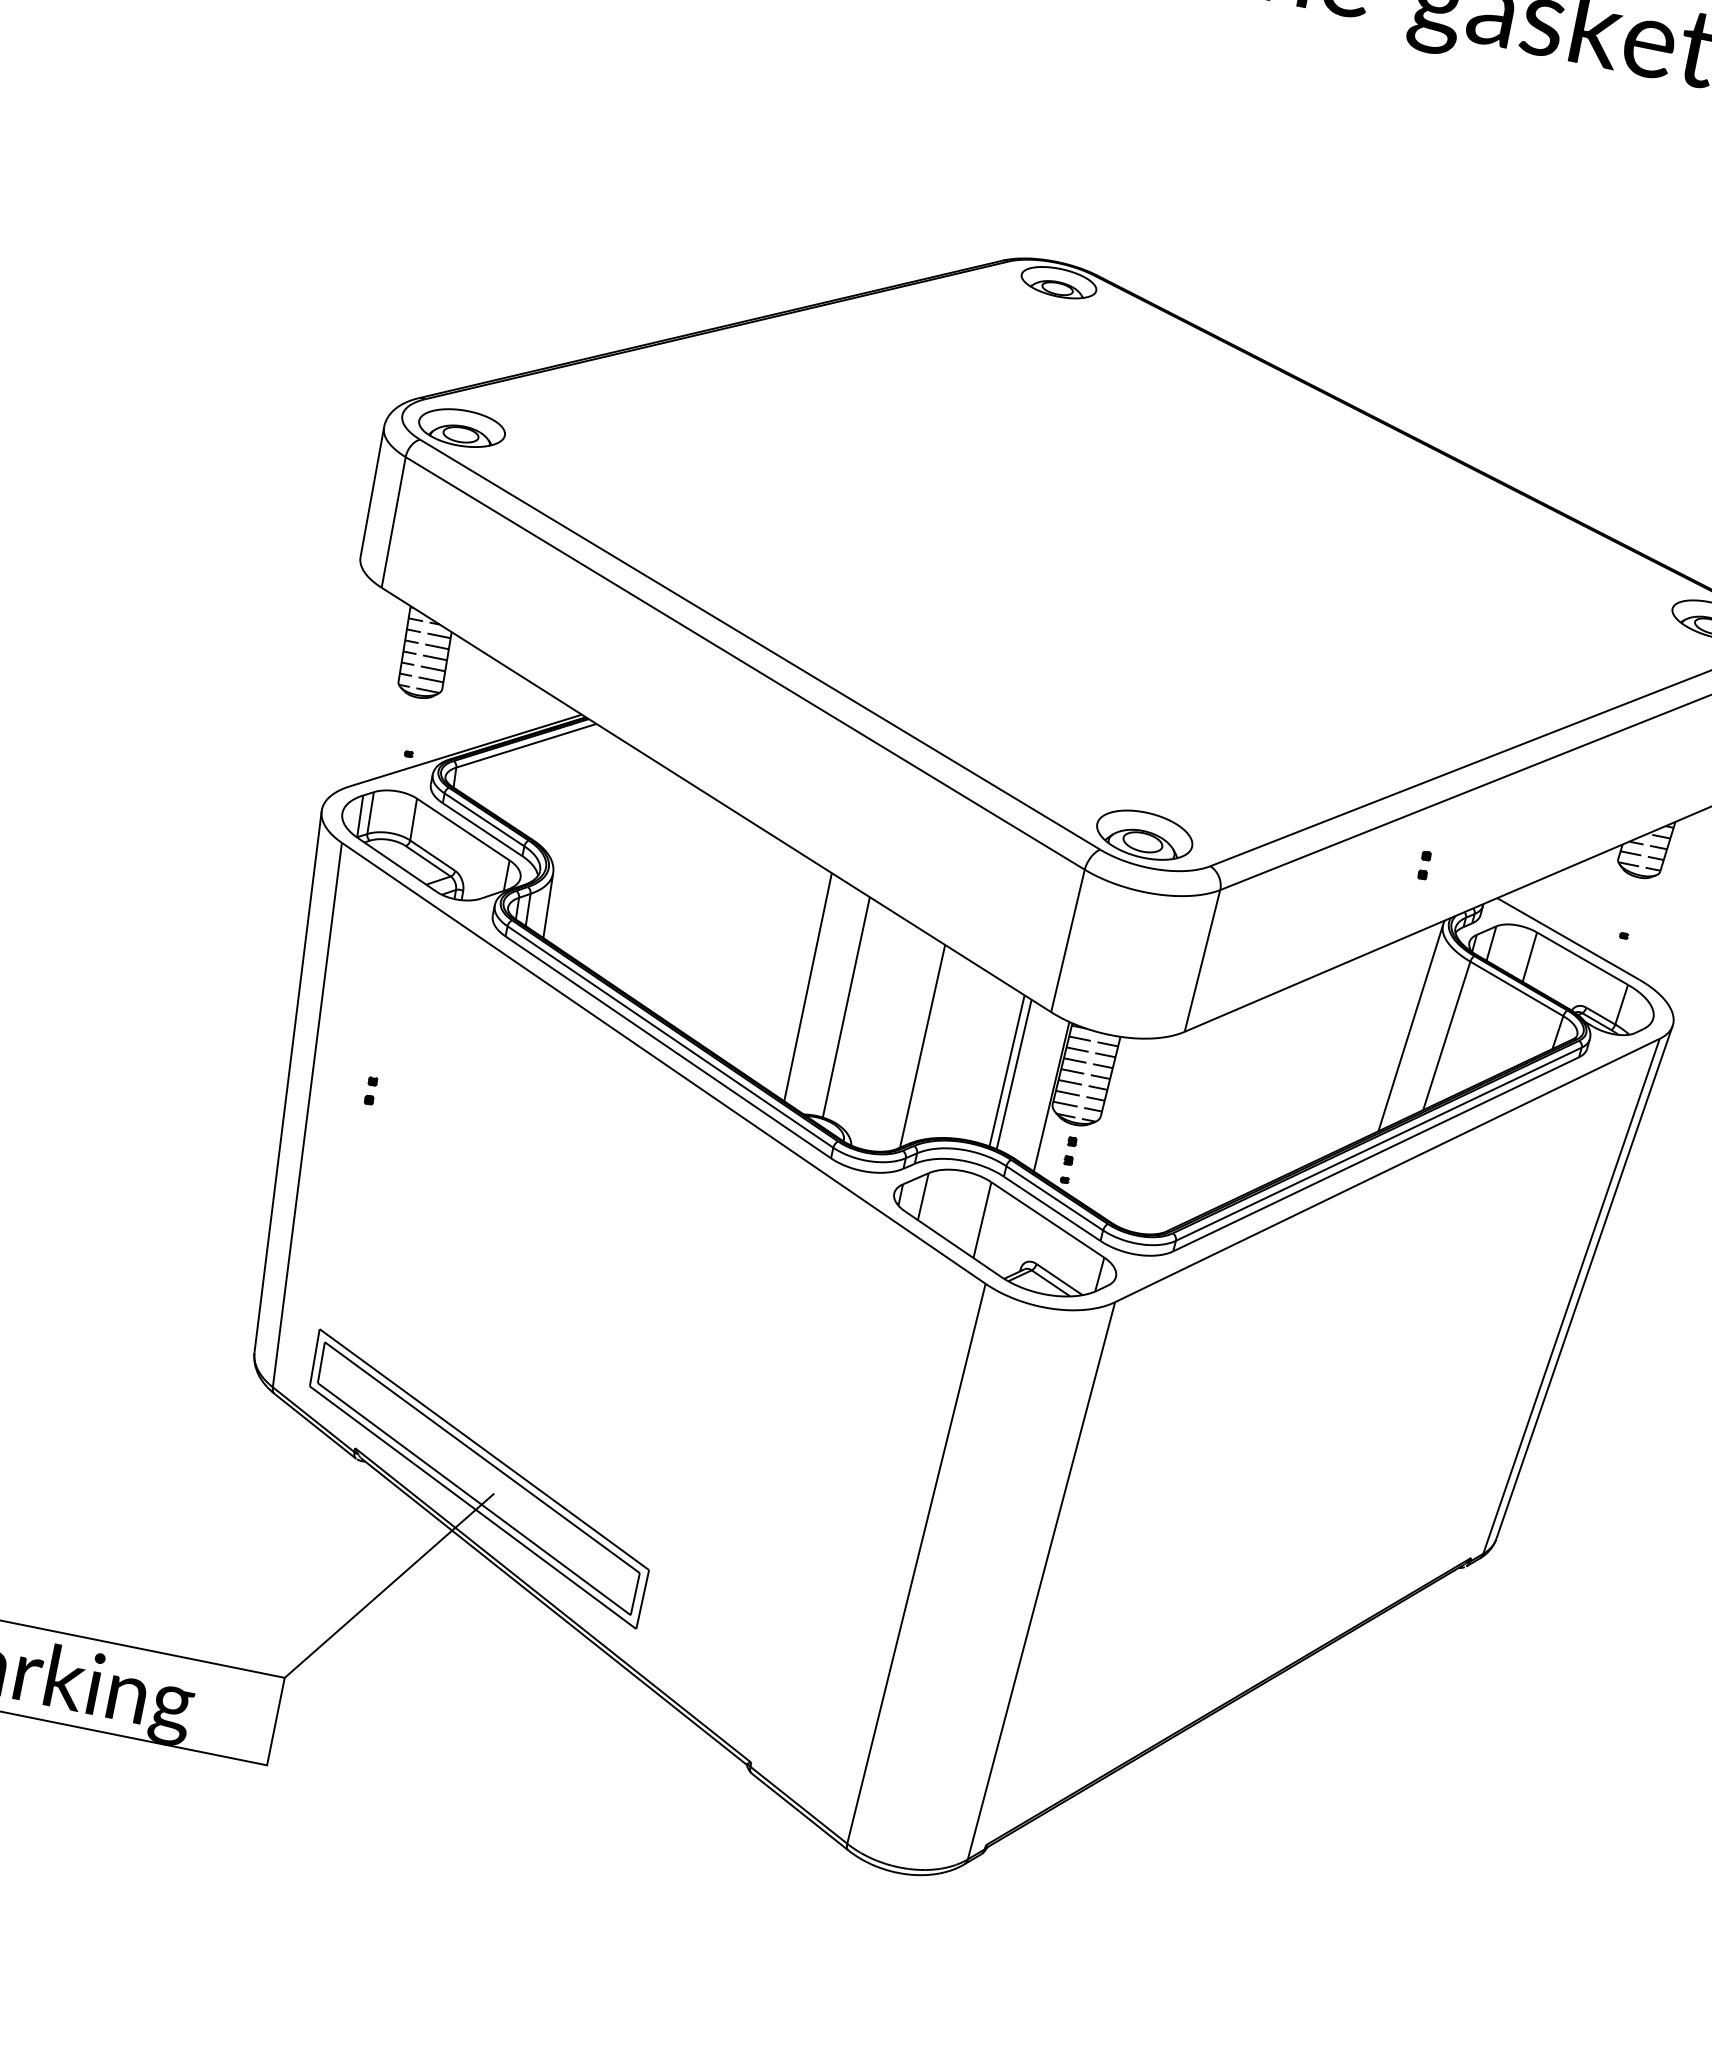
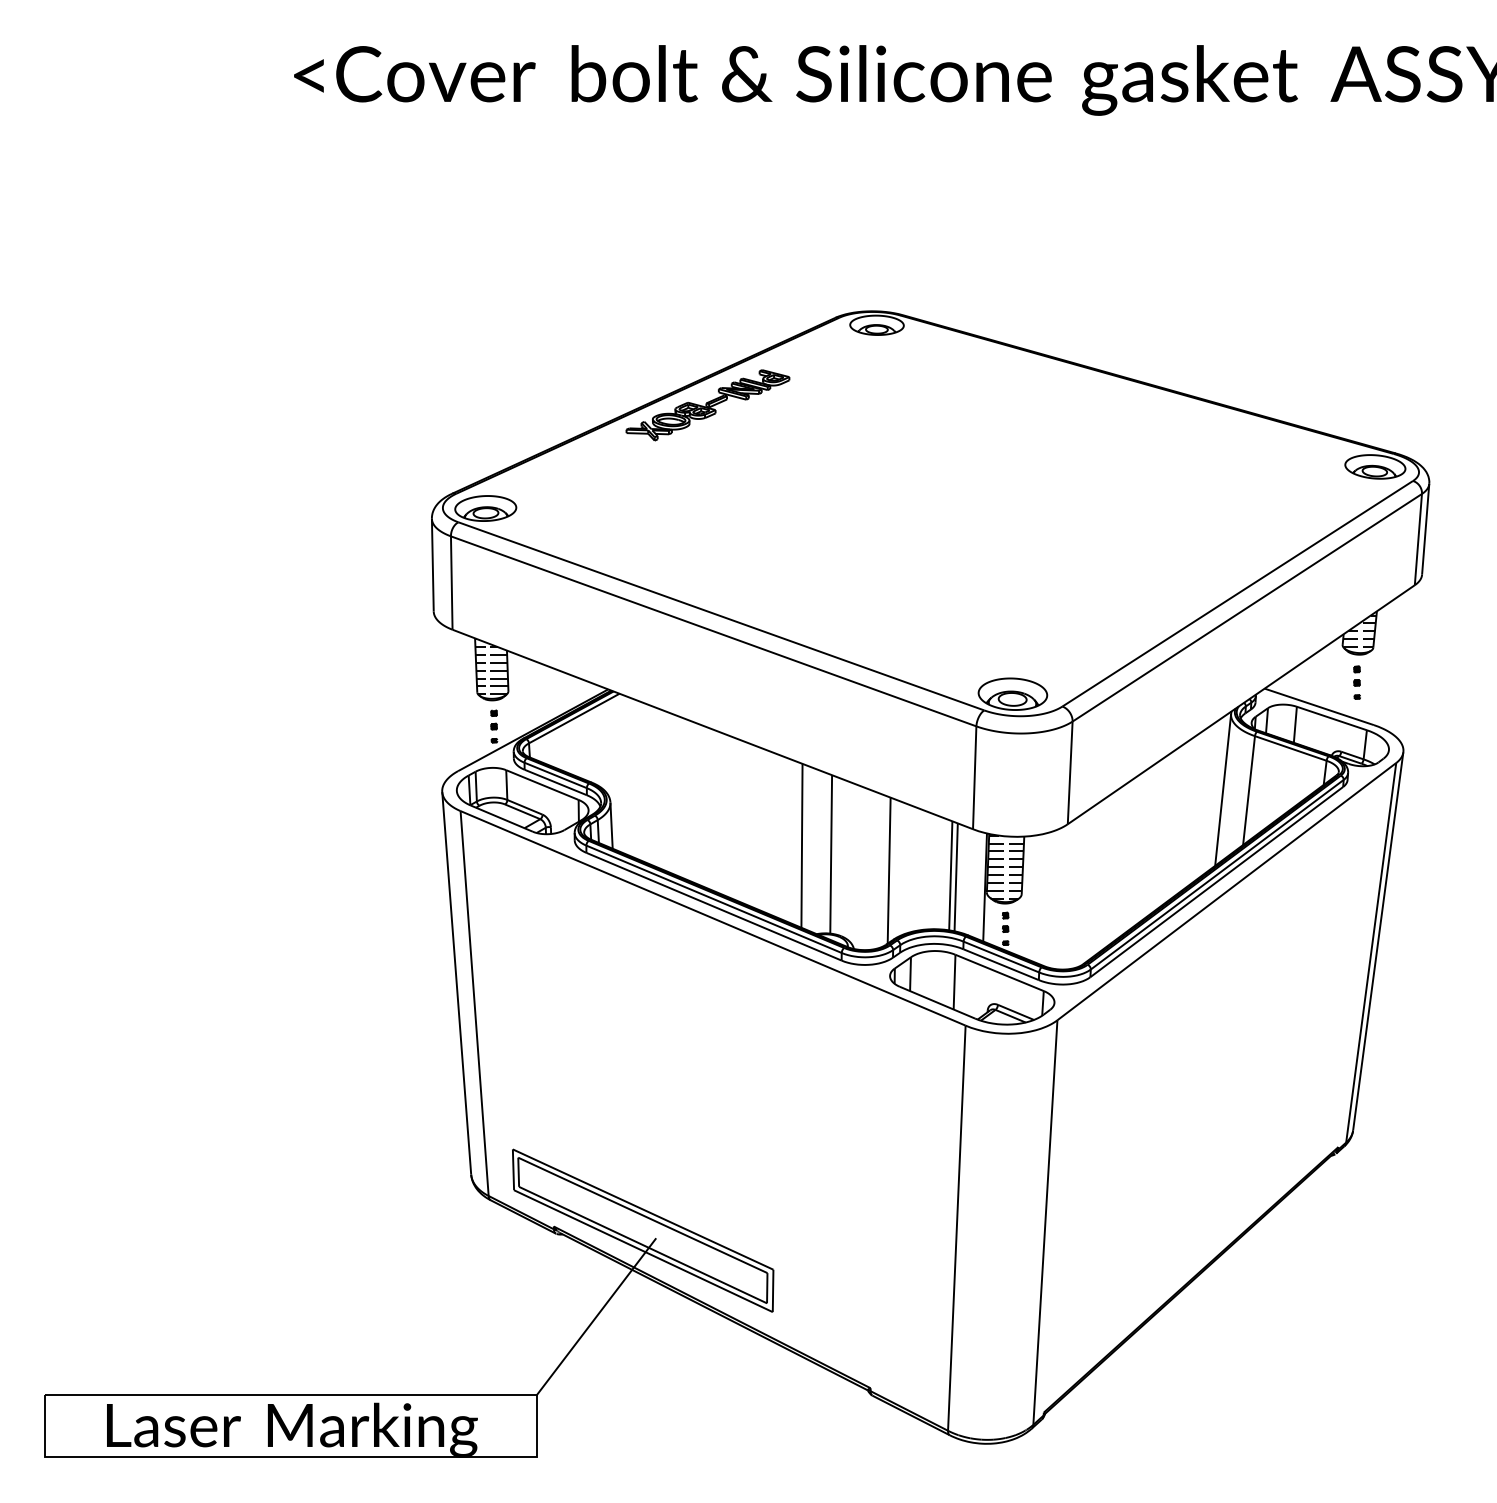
part: (800, 346) -> (707, 405), added
part: (1424, 864) -> (1356, 675), moved
part: (370, 1089) -> (493, 719), moved

